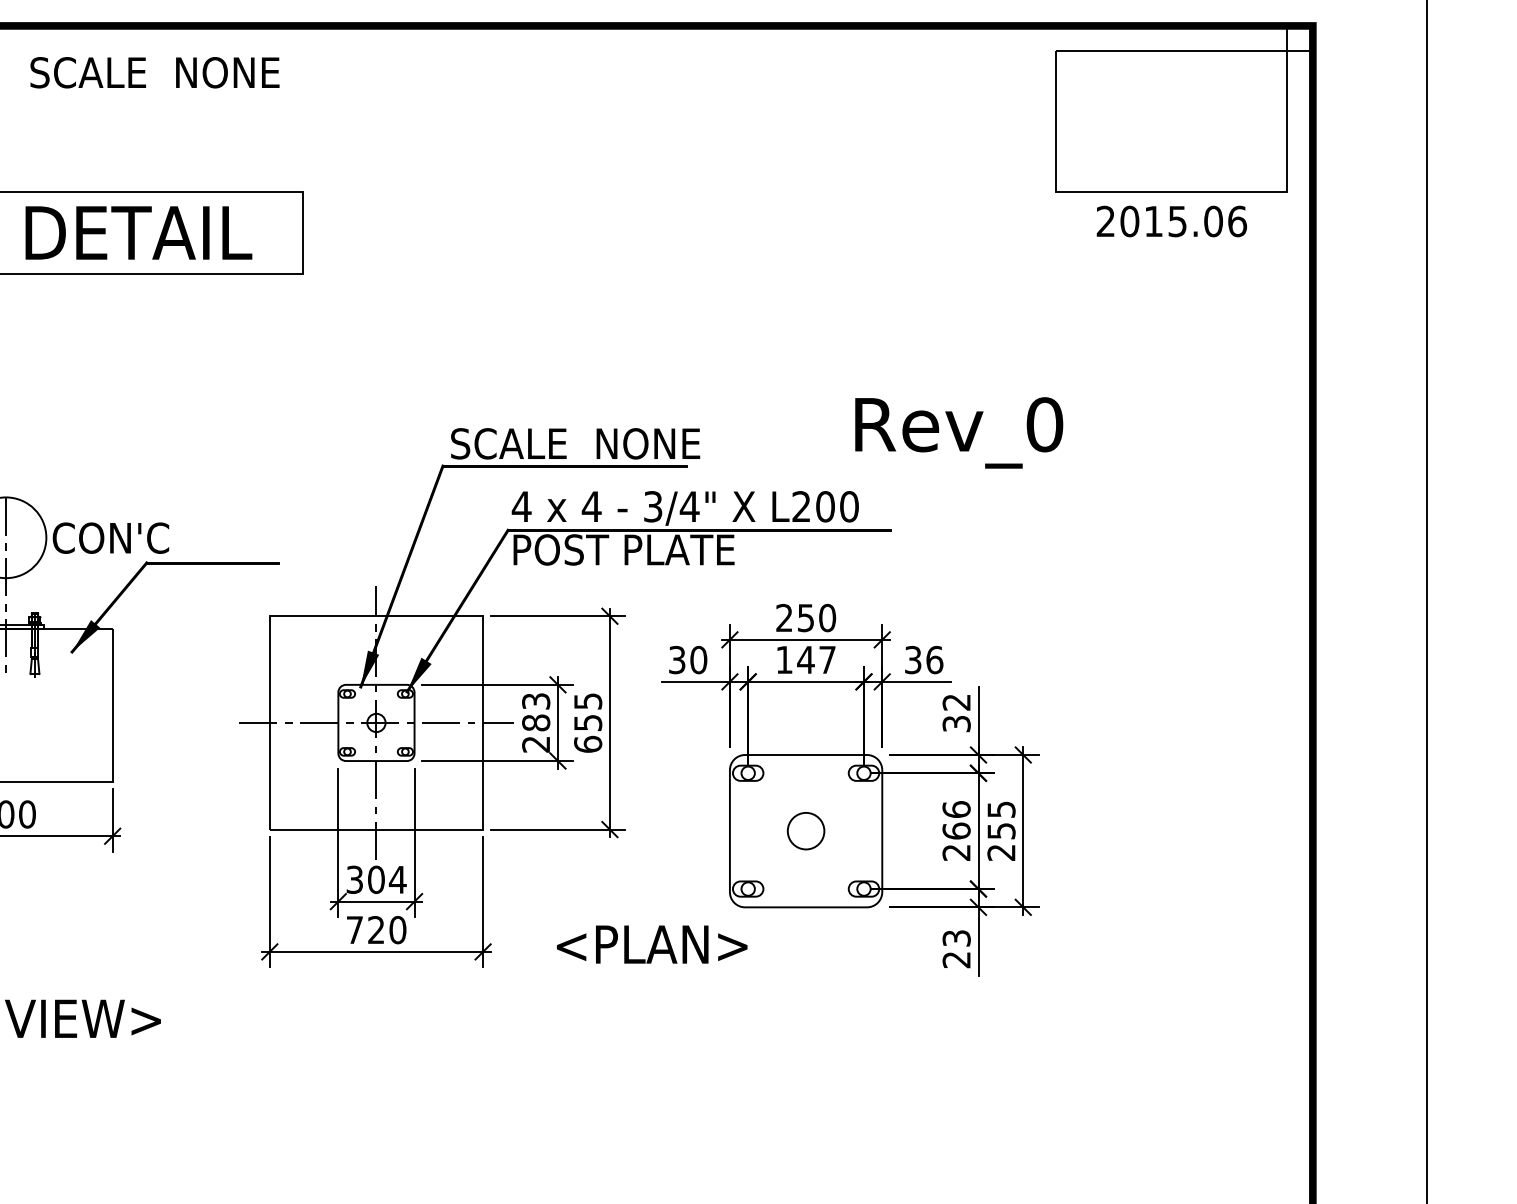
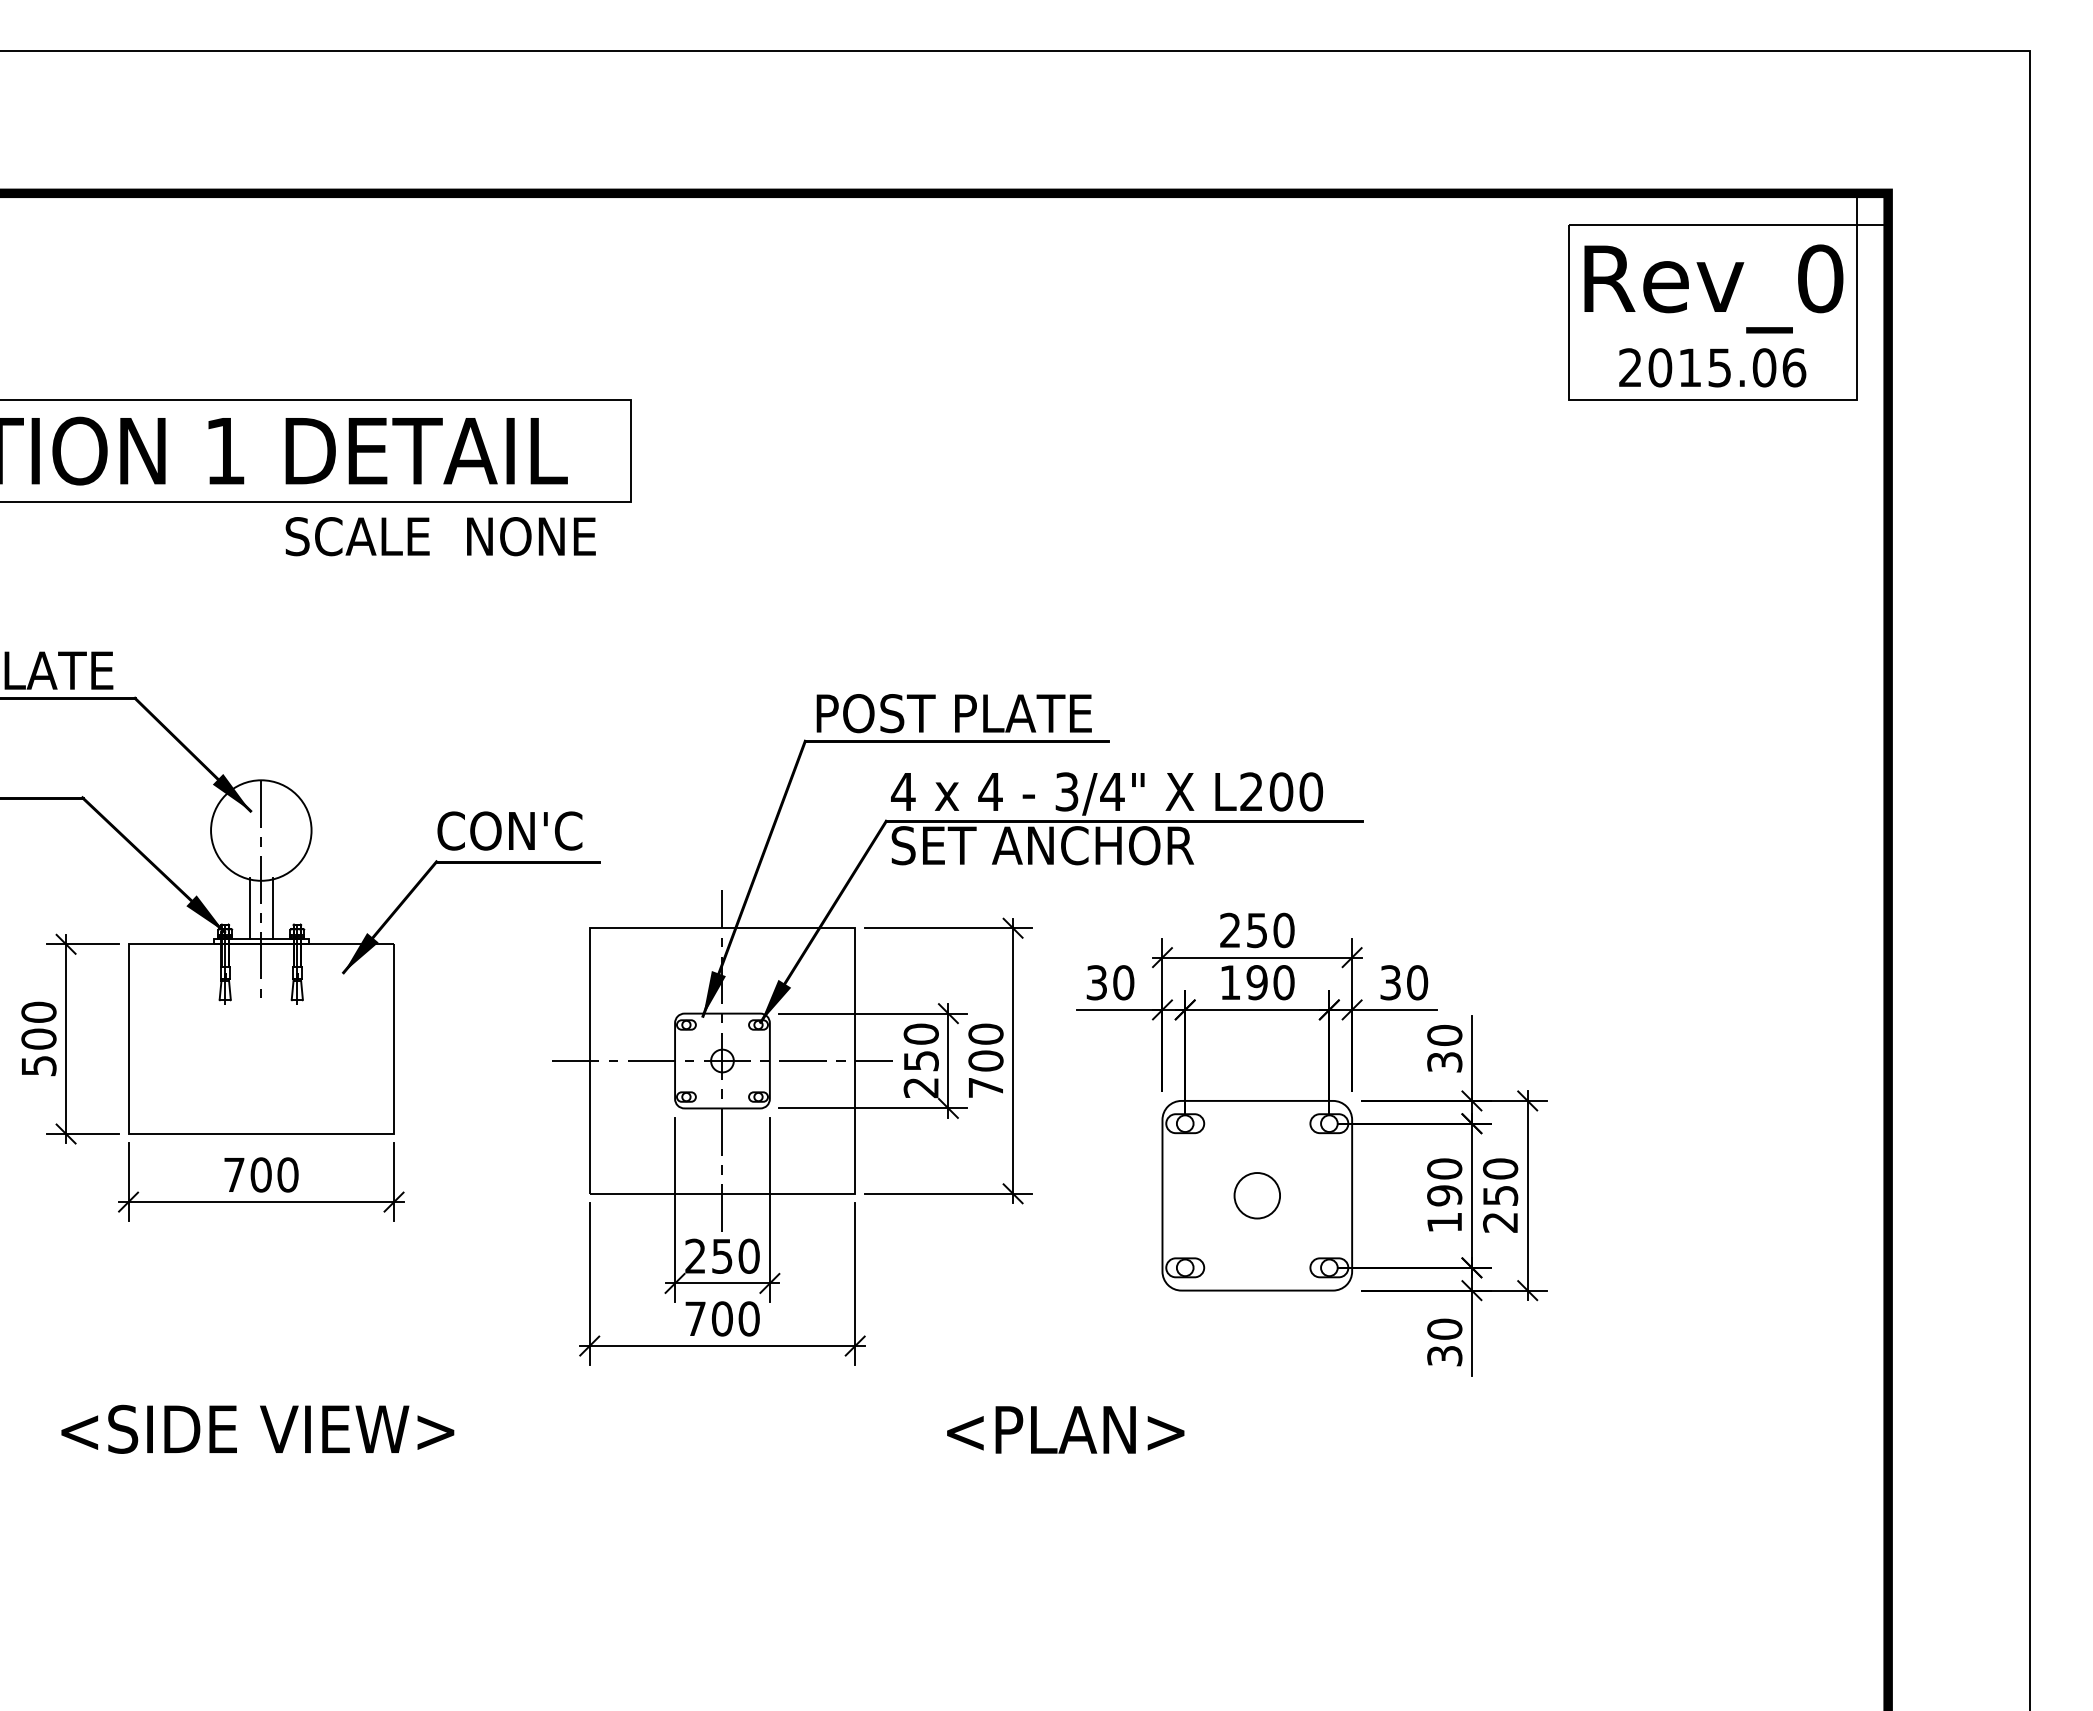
text: (154, 72) -> (440, 536), moved
text: (1171, 221) -> (1712, 367), moved
text: (958, 432) -> (1713, 288), moved
text: (575, 443) -> (970, 713), SCALE  NONE -> POST PLATE
text: (110, 537) -> (509, 830), moved
text: (633, 549) -> (1042, 845), POST PLATE -> SET ANCHOR
line: (14, 599) -> (272, 907), added
text: (816, 659) -> (1270, 982), 147 -> 190
text: (934, 659) -> (1417, 982), 36 -> 30
text: (956, 701) -> (1444, 1034), 32 -> 30
text: (535, 712) -> (920, 1047), 283 -> 250
text: (587, 722) -> (985, 1060), 655 -> 700
text: (1001, 809) -> (1500, 1168), 255 -> 250
text: (956, 830) -> (1444, 1195), 266 -> 190
text: (376, 879) -> (722, 1255), 304 -> 250
text: (375, 929) -> (721, 1318), 720 -> 700
text: (652, 944) -> (1065, 1429), moved
text: (956, 949) -> (1444, 1342), 23 -> 30

